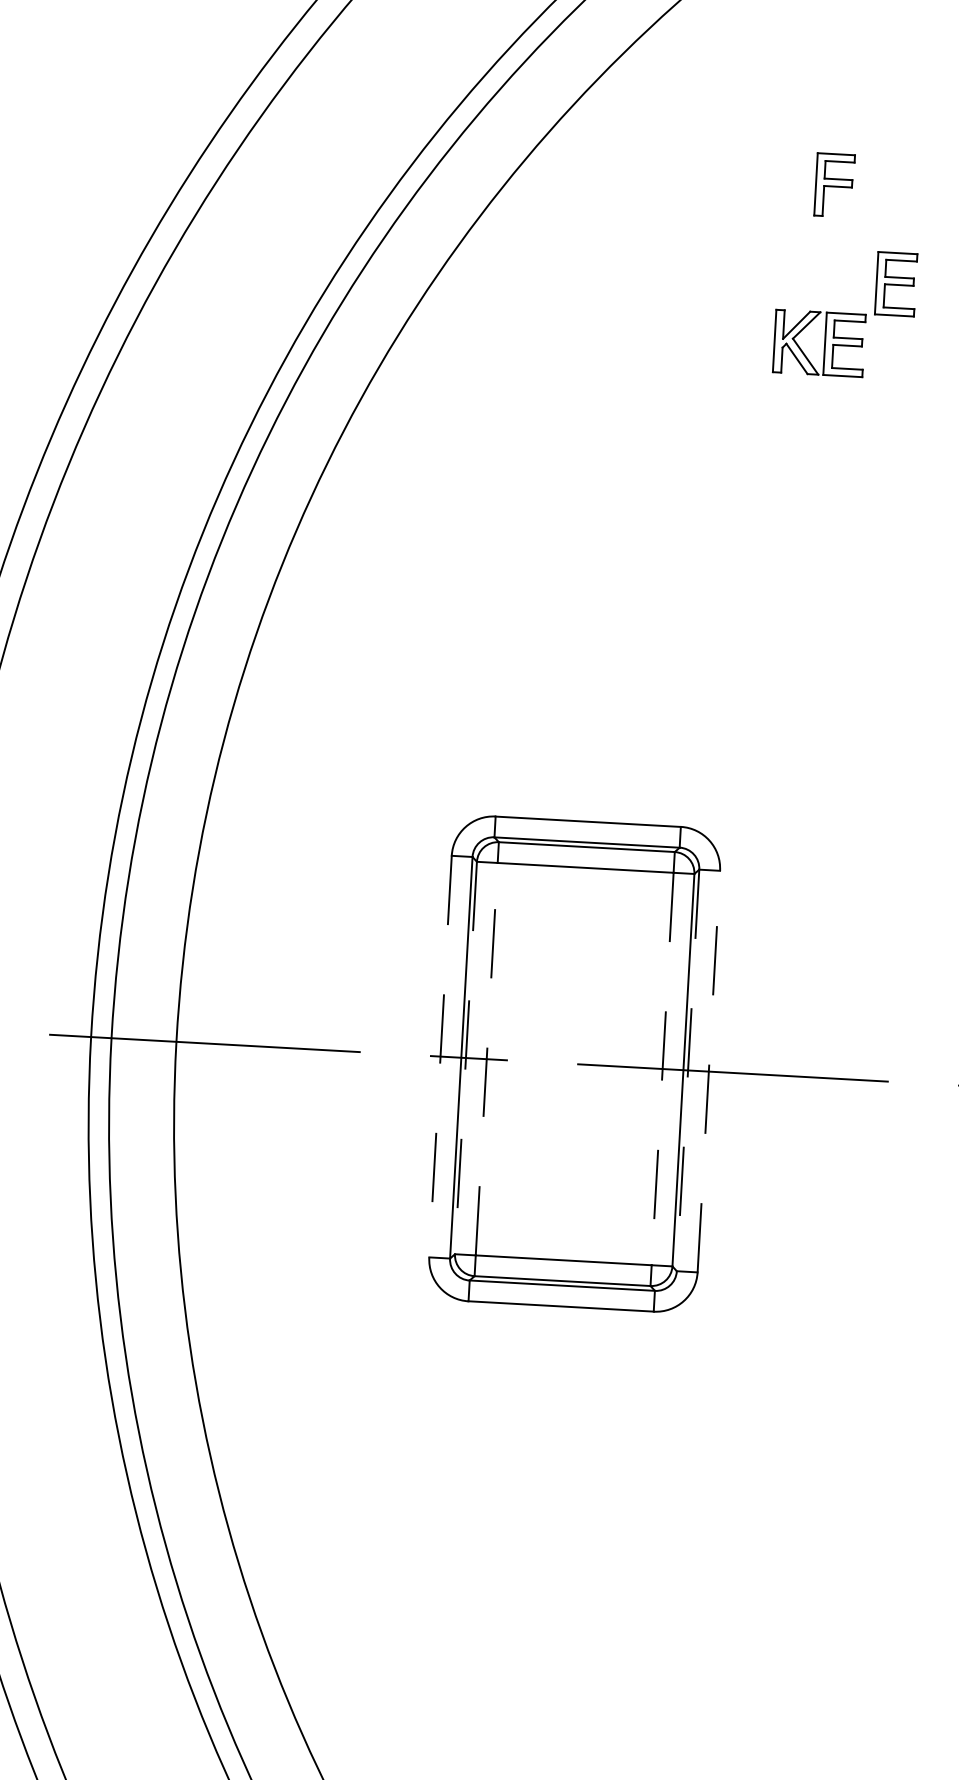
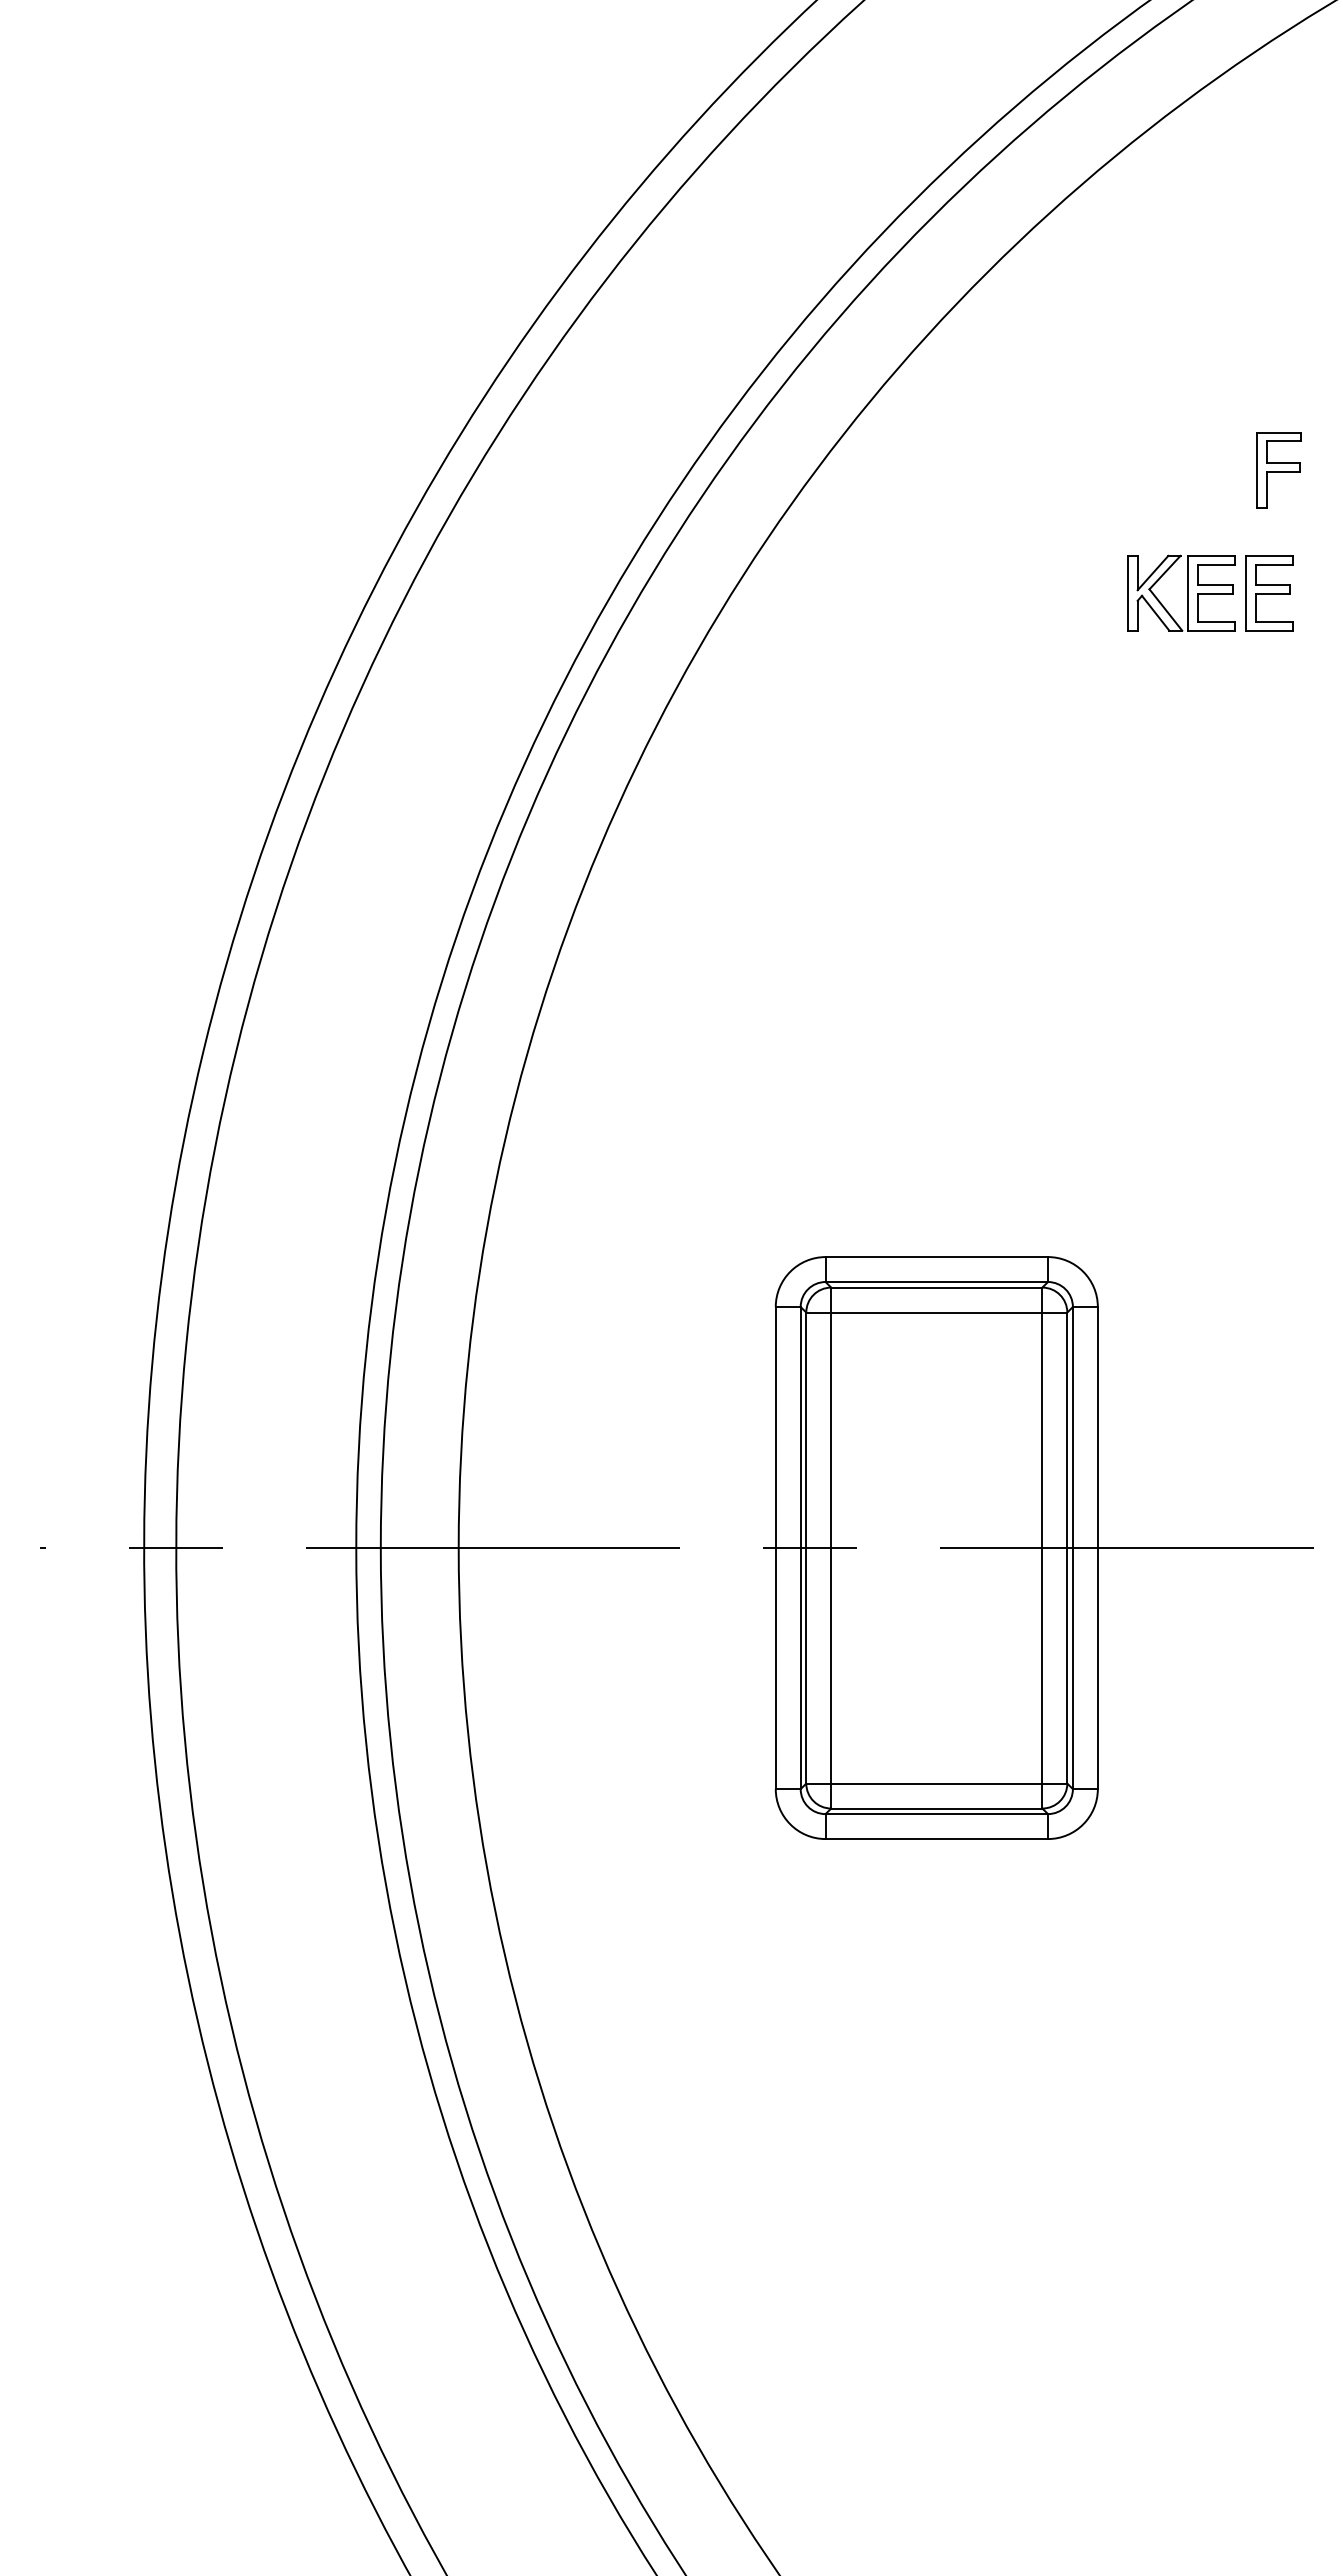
part: (834, 185) -> (1278, 470), moved
part: (819, 342) -> (1181, 592), moved
line: (440, 1056) -> (775, 1548), dashed -> solid
line: (466, 1058) -> (806, 1548), dashed -> solid
line: (486, 1059) -> (831, 1548), dashed -> solid
line: (662, 1069) -> (1042, 1548), dashed -> solid
line: (687, 1070) -> (1072, 1548), dashed -> solid
line: (708, 1071) -> (1097, 1547), dashed -> solid

